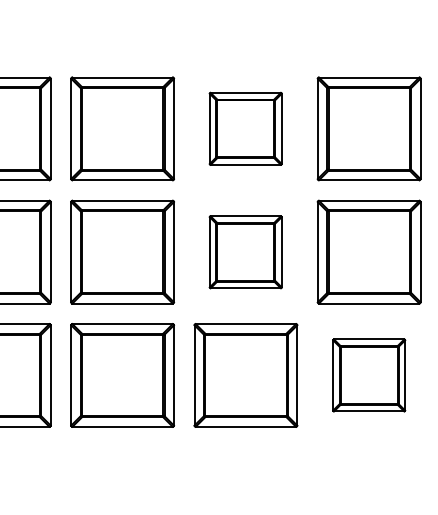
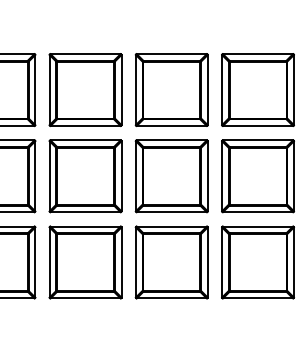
part: (245, 128) -> (171, 89), size x1.43
part: (245, 252) -> (171, 176), size x1.43
part: (368, 375) -> (257, 262), size x1.43

